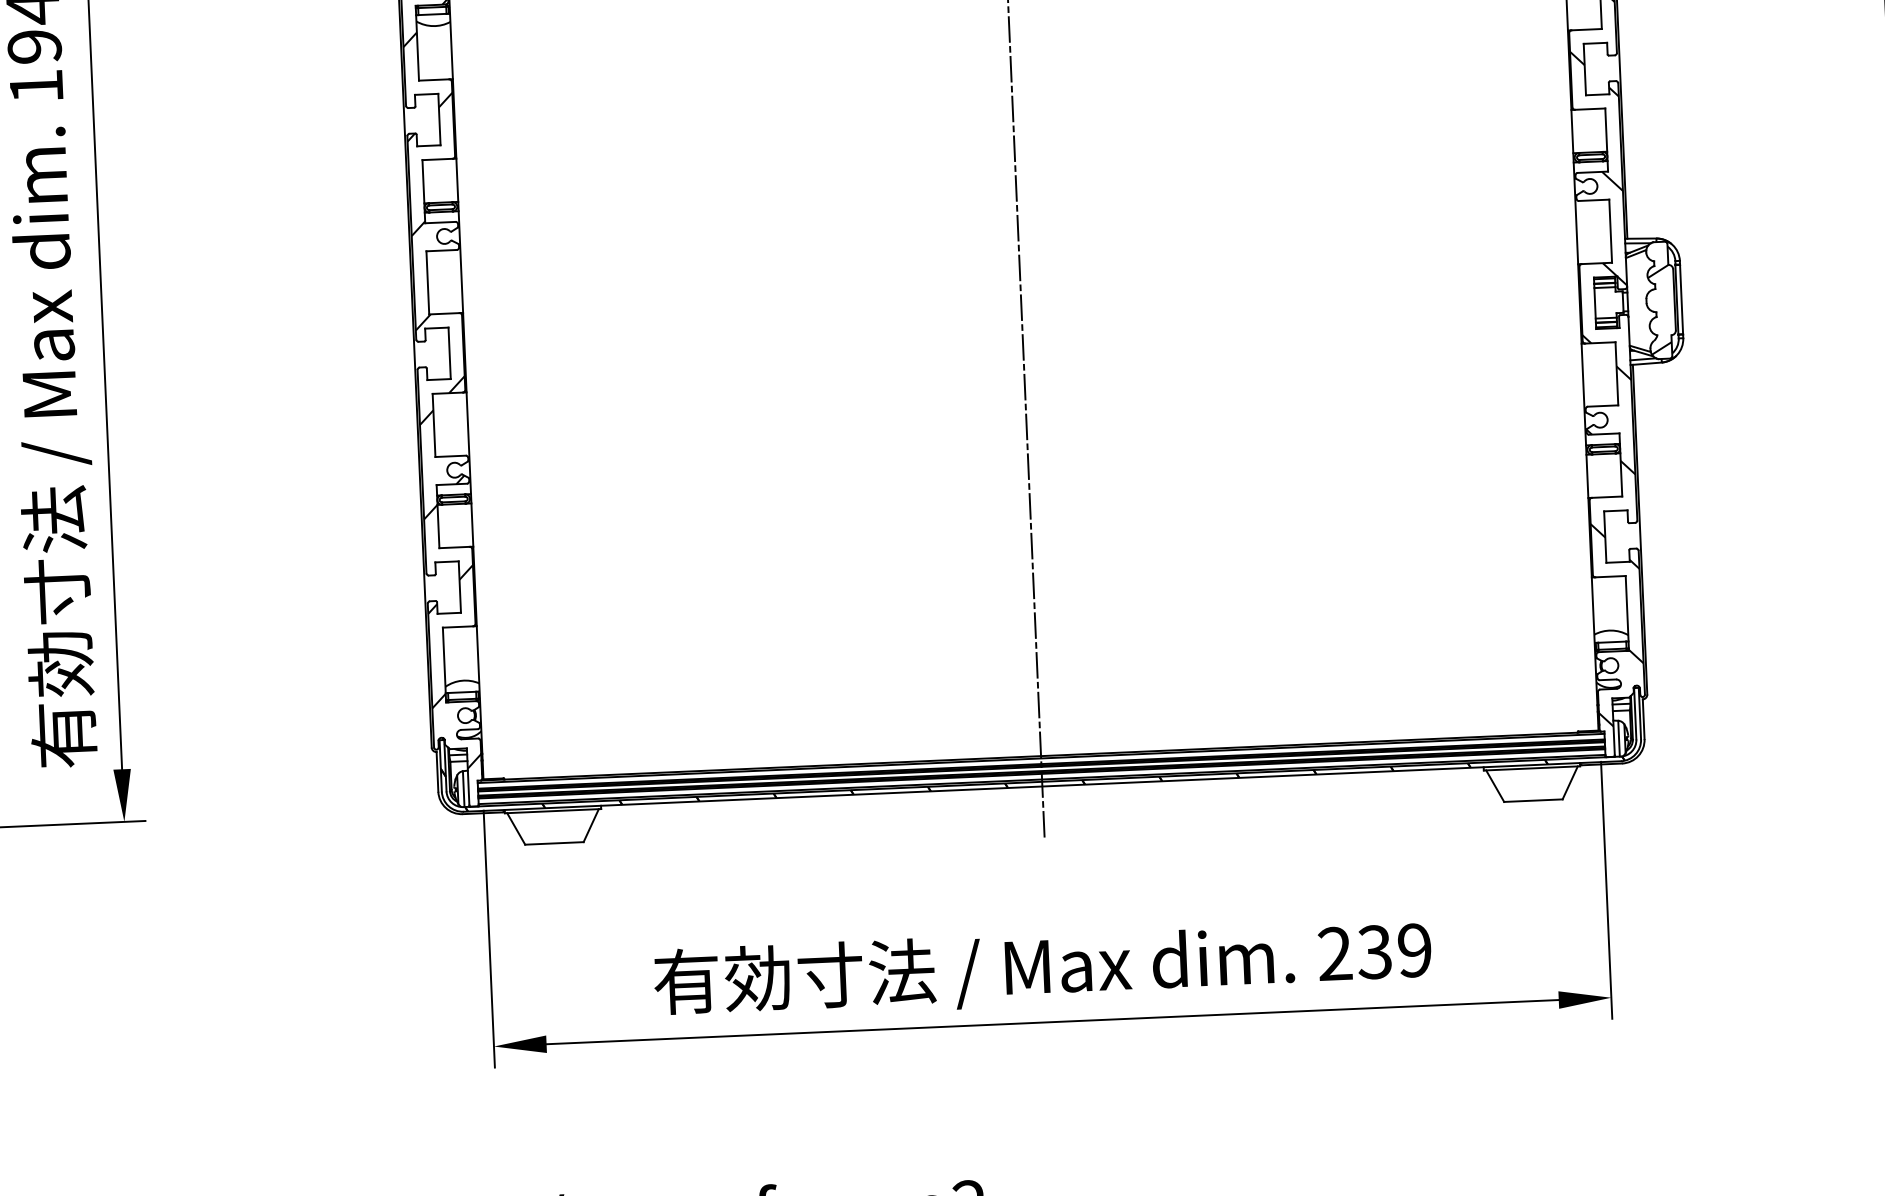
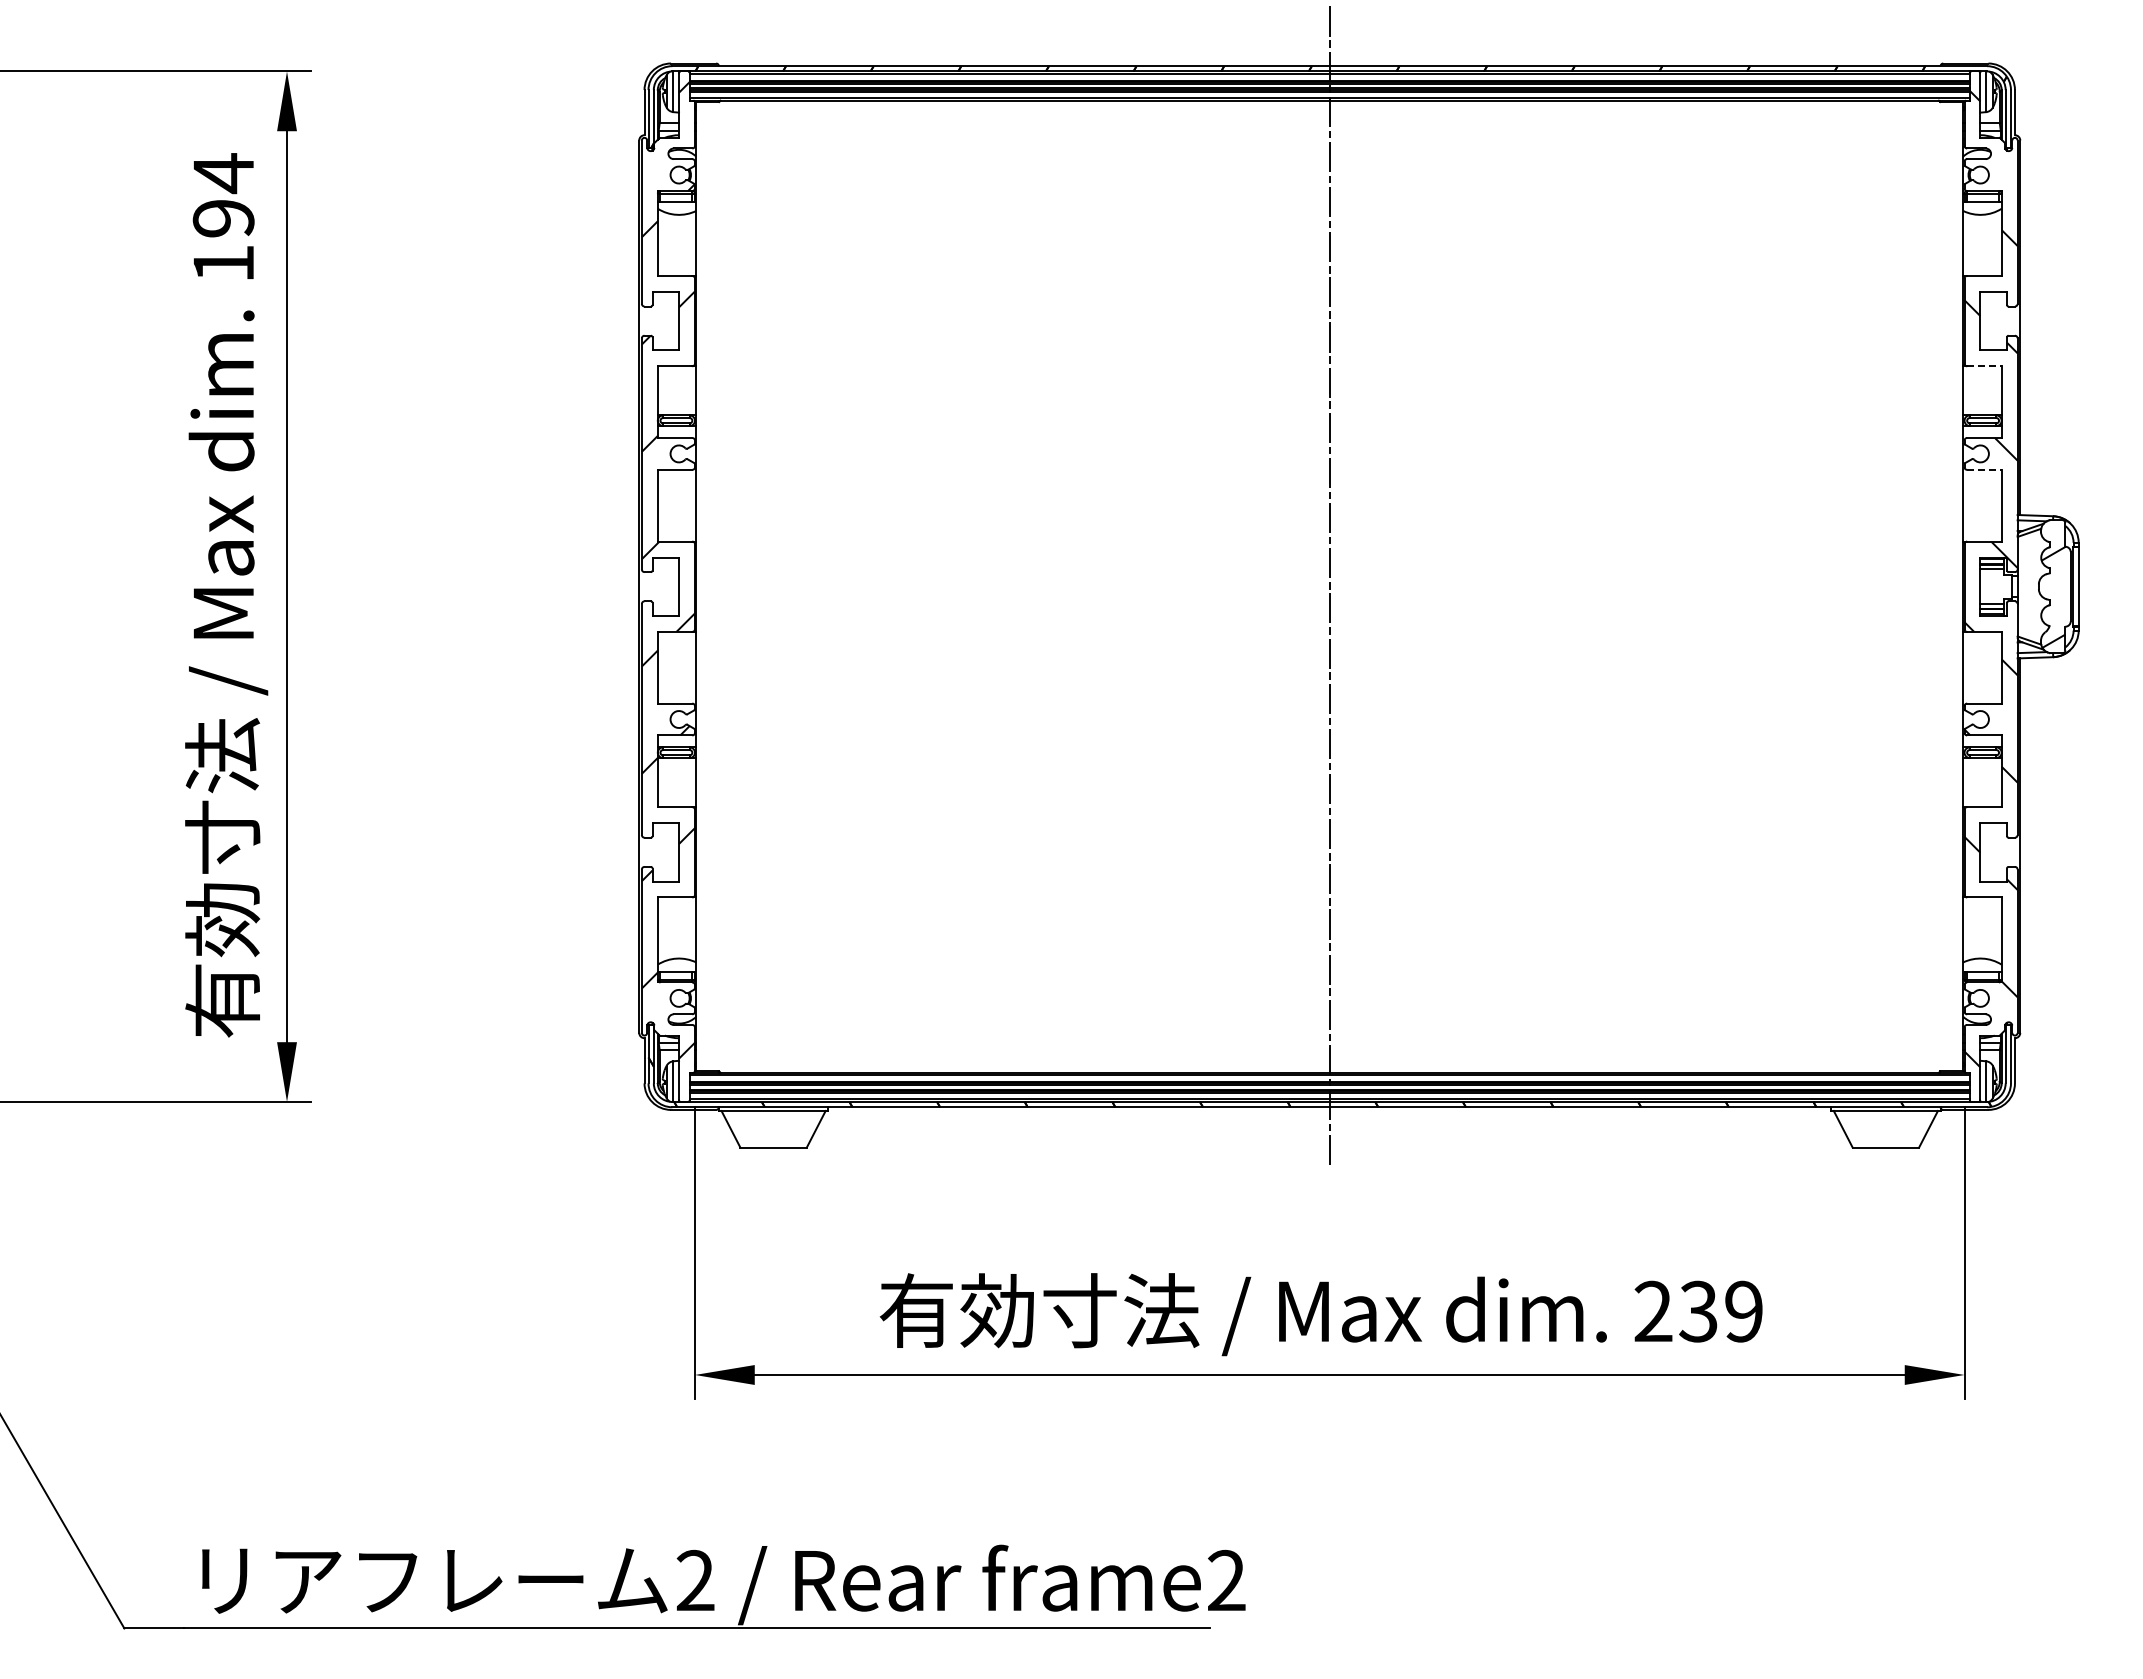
line: (1590, 109) -> (1984, 366), solid -> dashed
line: (1594, 200) -> (1984, 469), solid -> dashed

